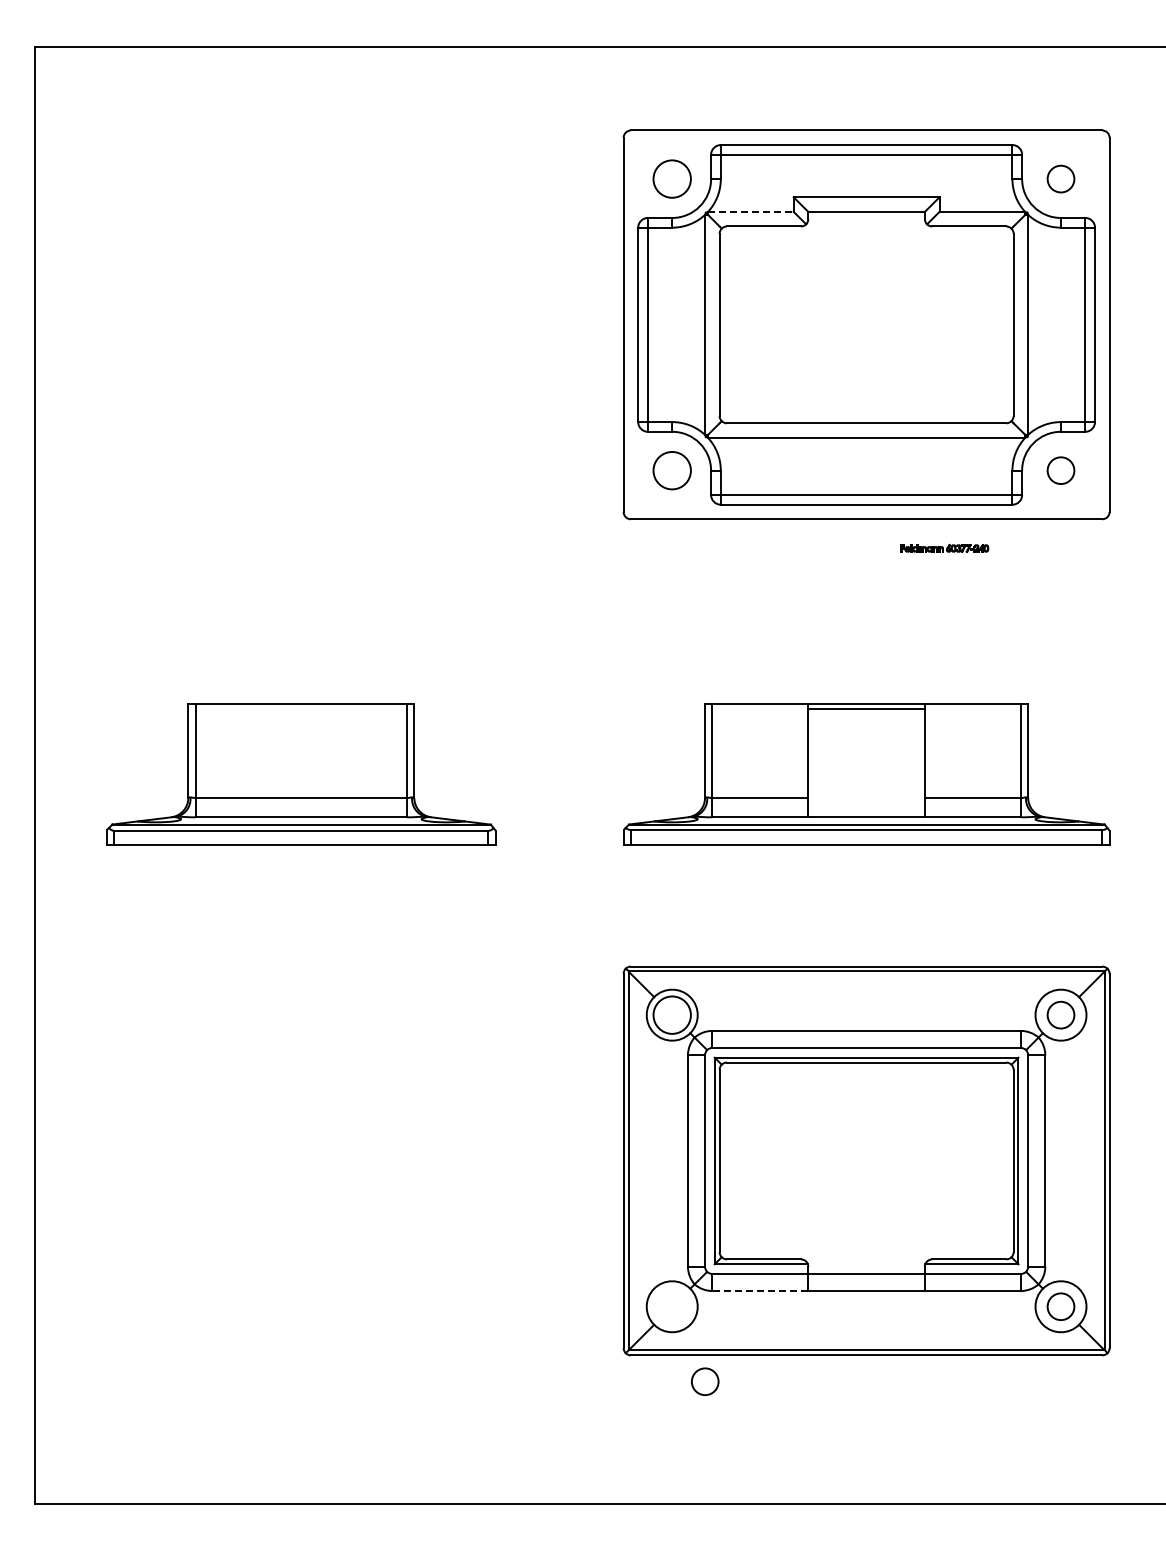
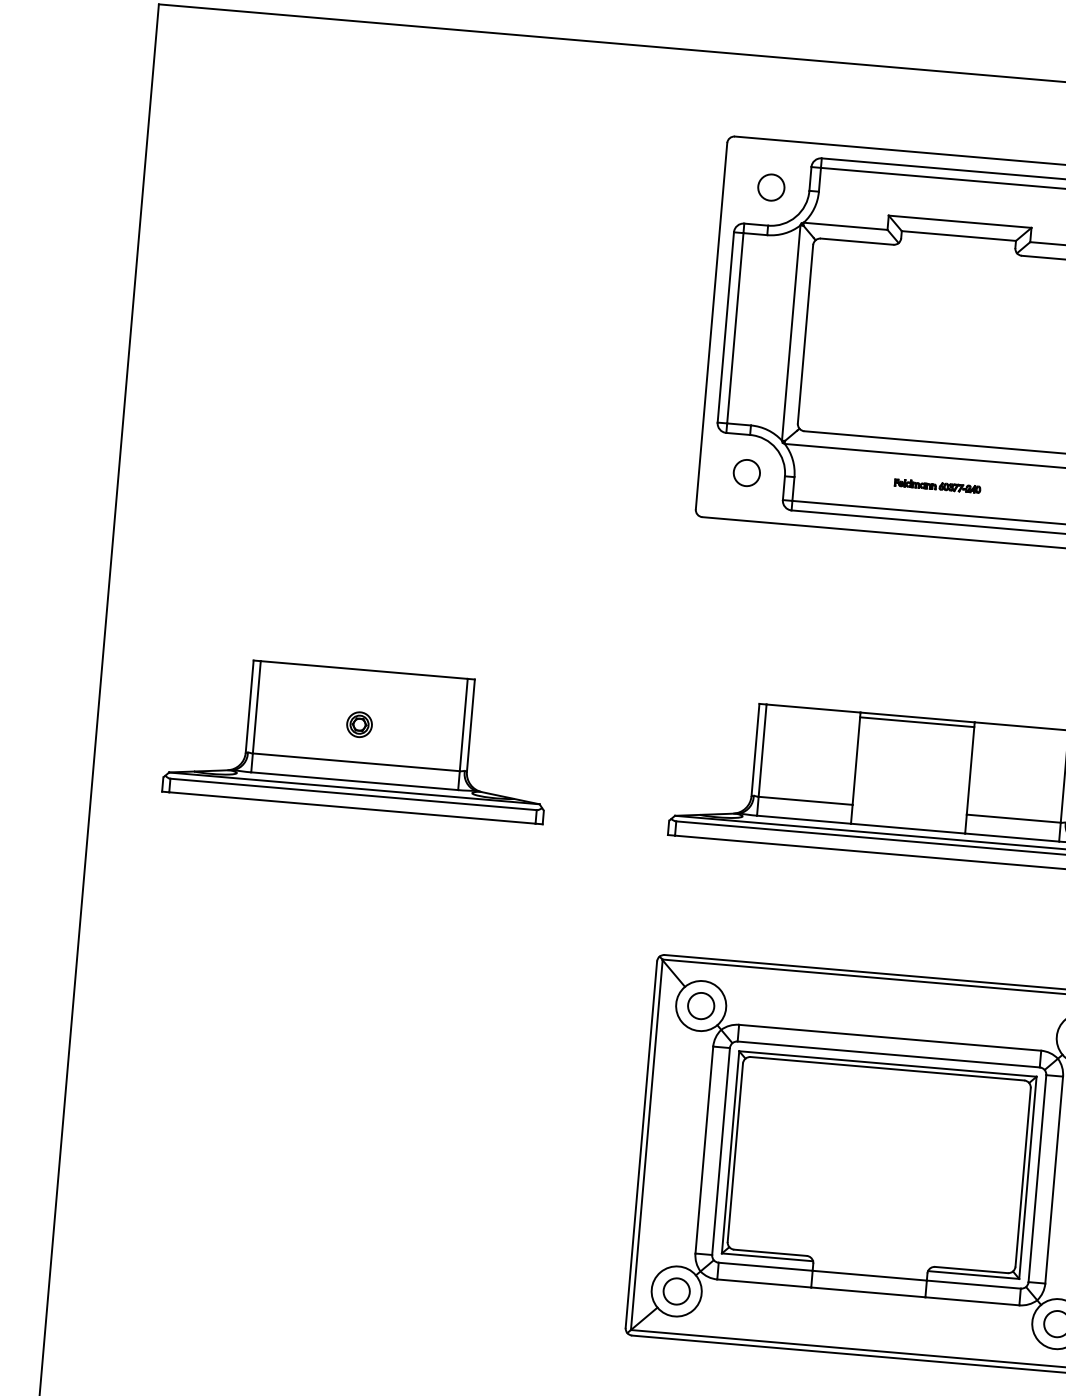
circle: (671, 178) -> (770, 186), size x0.71
line: (750, 211) -> (845, 225), dashed -> solid
circle: (671, 470) -> (746, 472), size x0.71
part: (944, 547) -> (937, 485), moved
part: (300, 759) -> (358, 724), added
circle: (671, 1014) -> (700, 1005), size x0.71
line: (760, 1291) -> (764, 1283), dashed -> solid
circle: (705, 1381) -> (677, 1291), moved

